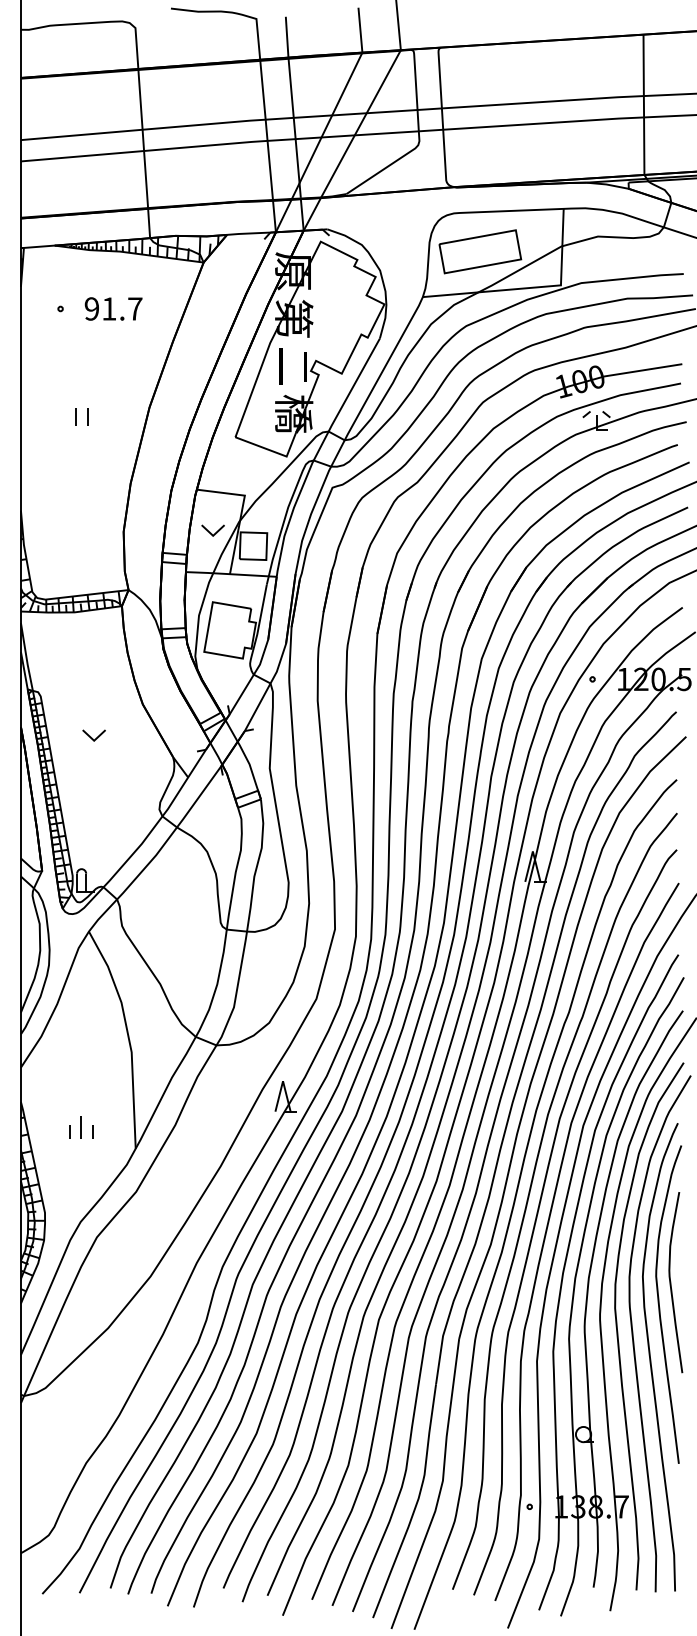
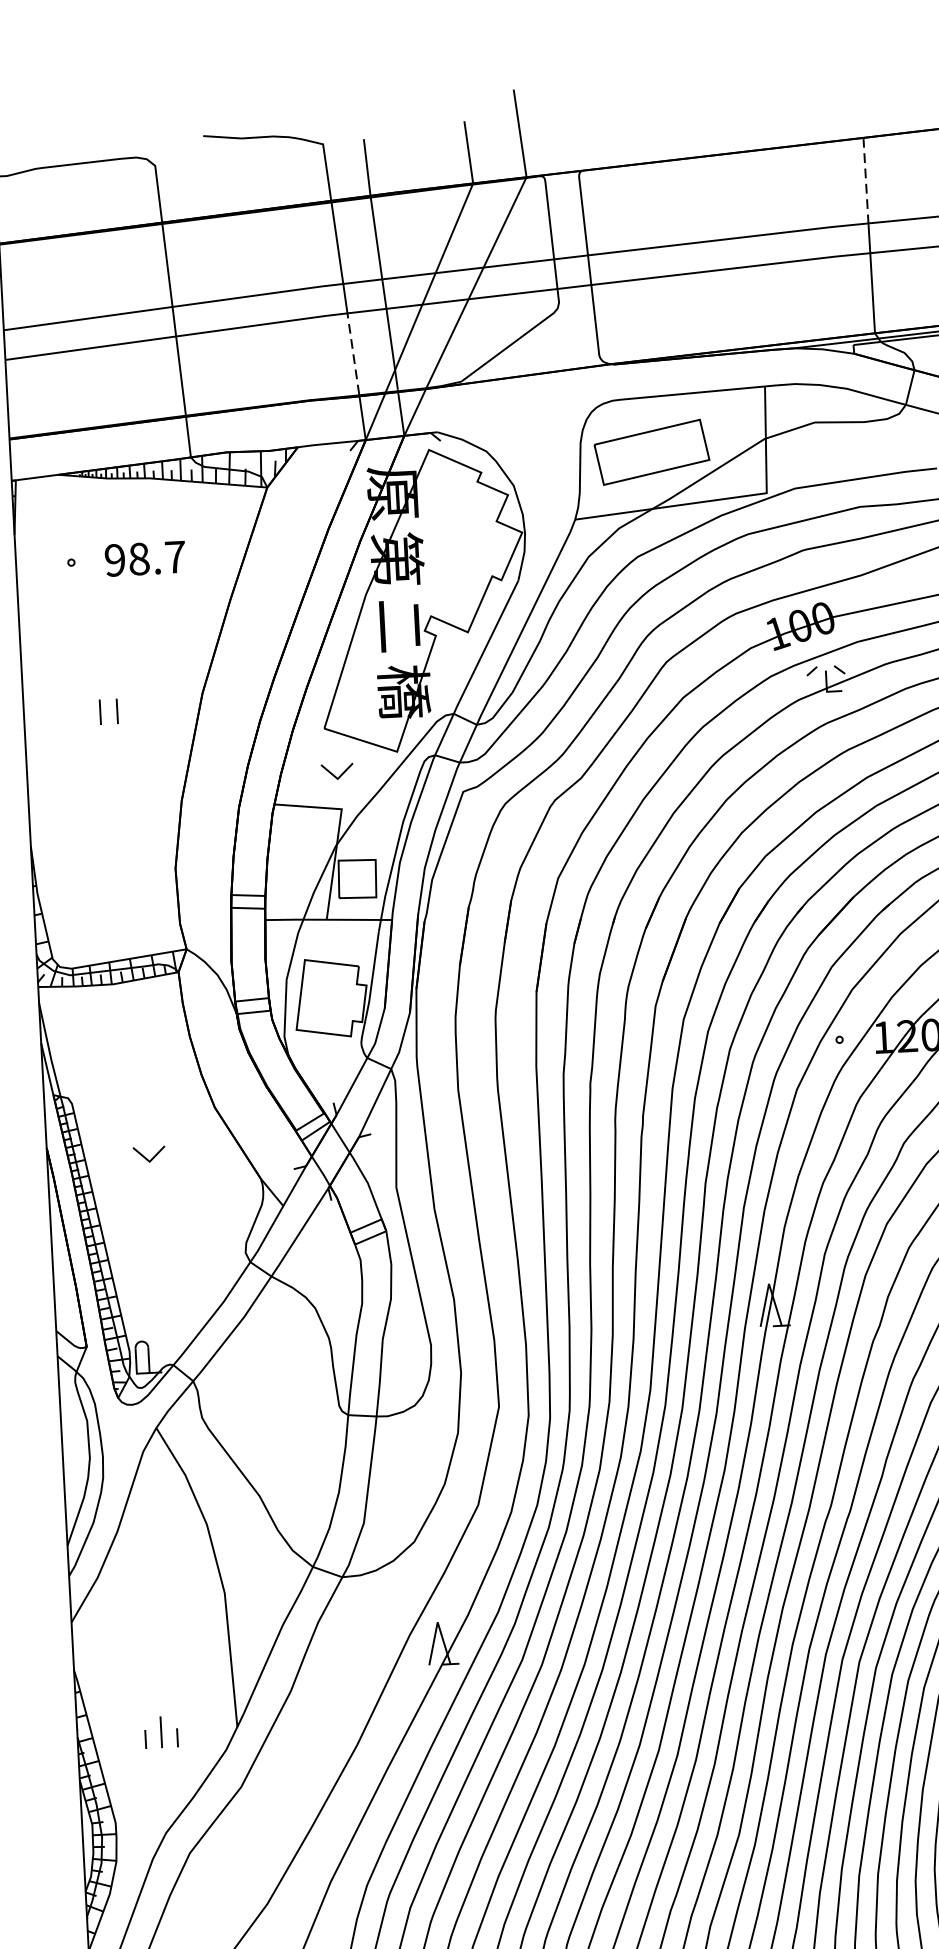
line: (643, 65) -> (865, 180), solid -> dashed
line: (270, 169) -> (353, 353), solid -> dashed
text: (109, 308) -> (139, 558), 91.7 -> 98.7
part: (212, 530) -> (336, 771), moved
part: (81, 1127) -> (161, 1732), moved

